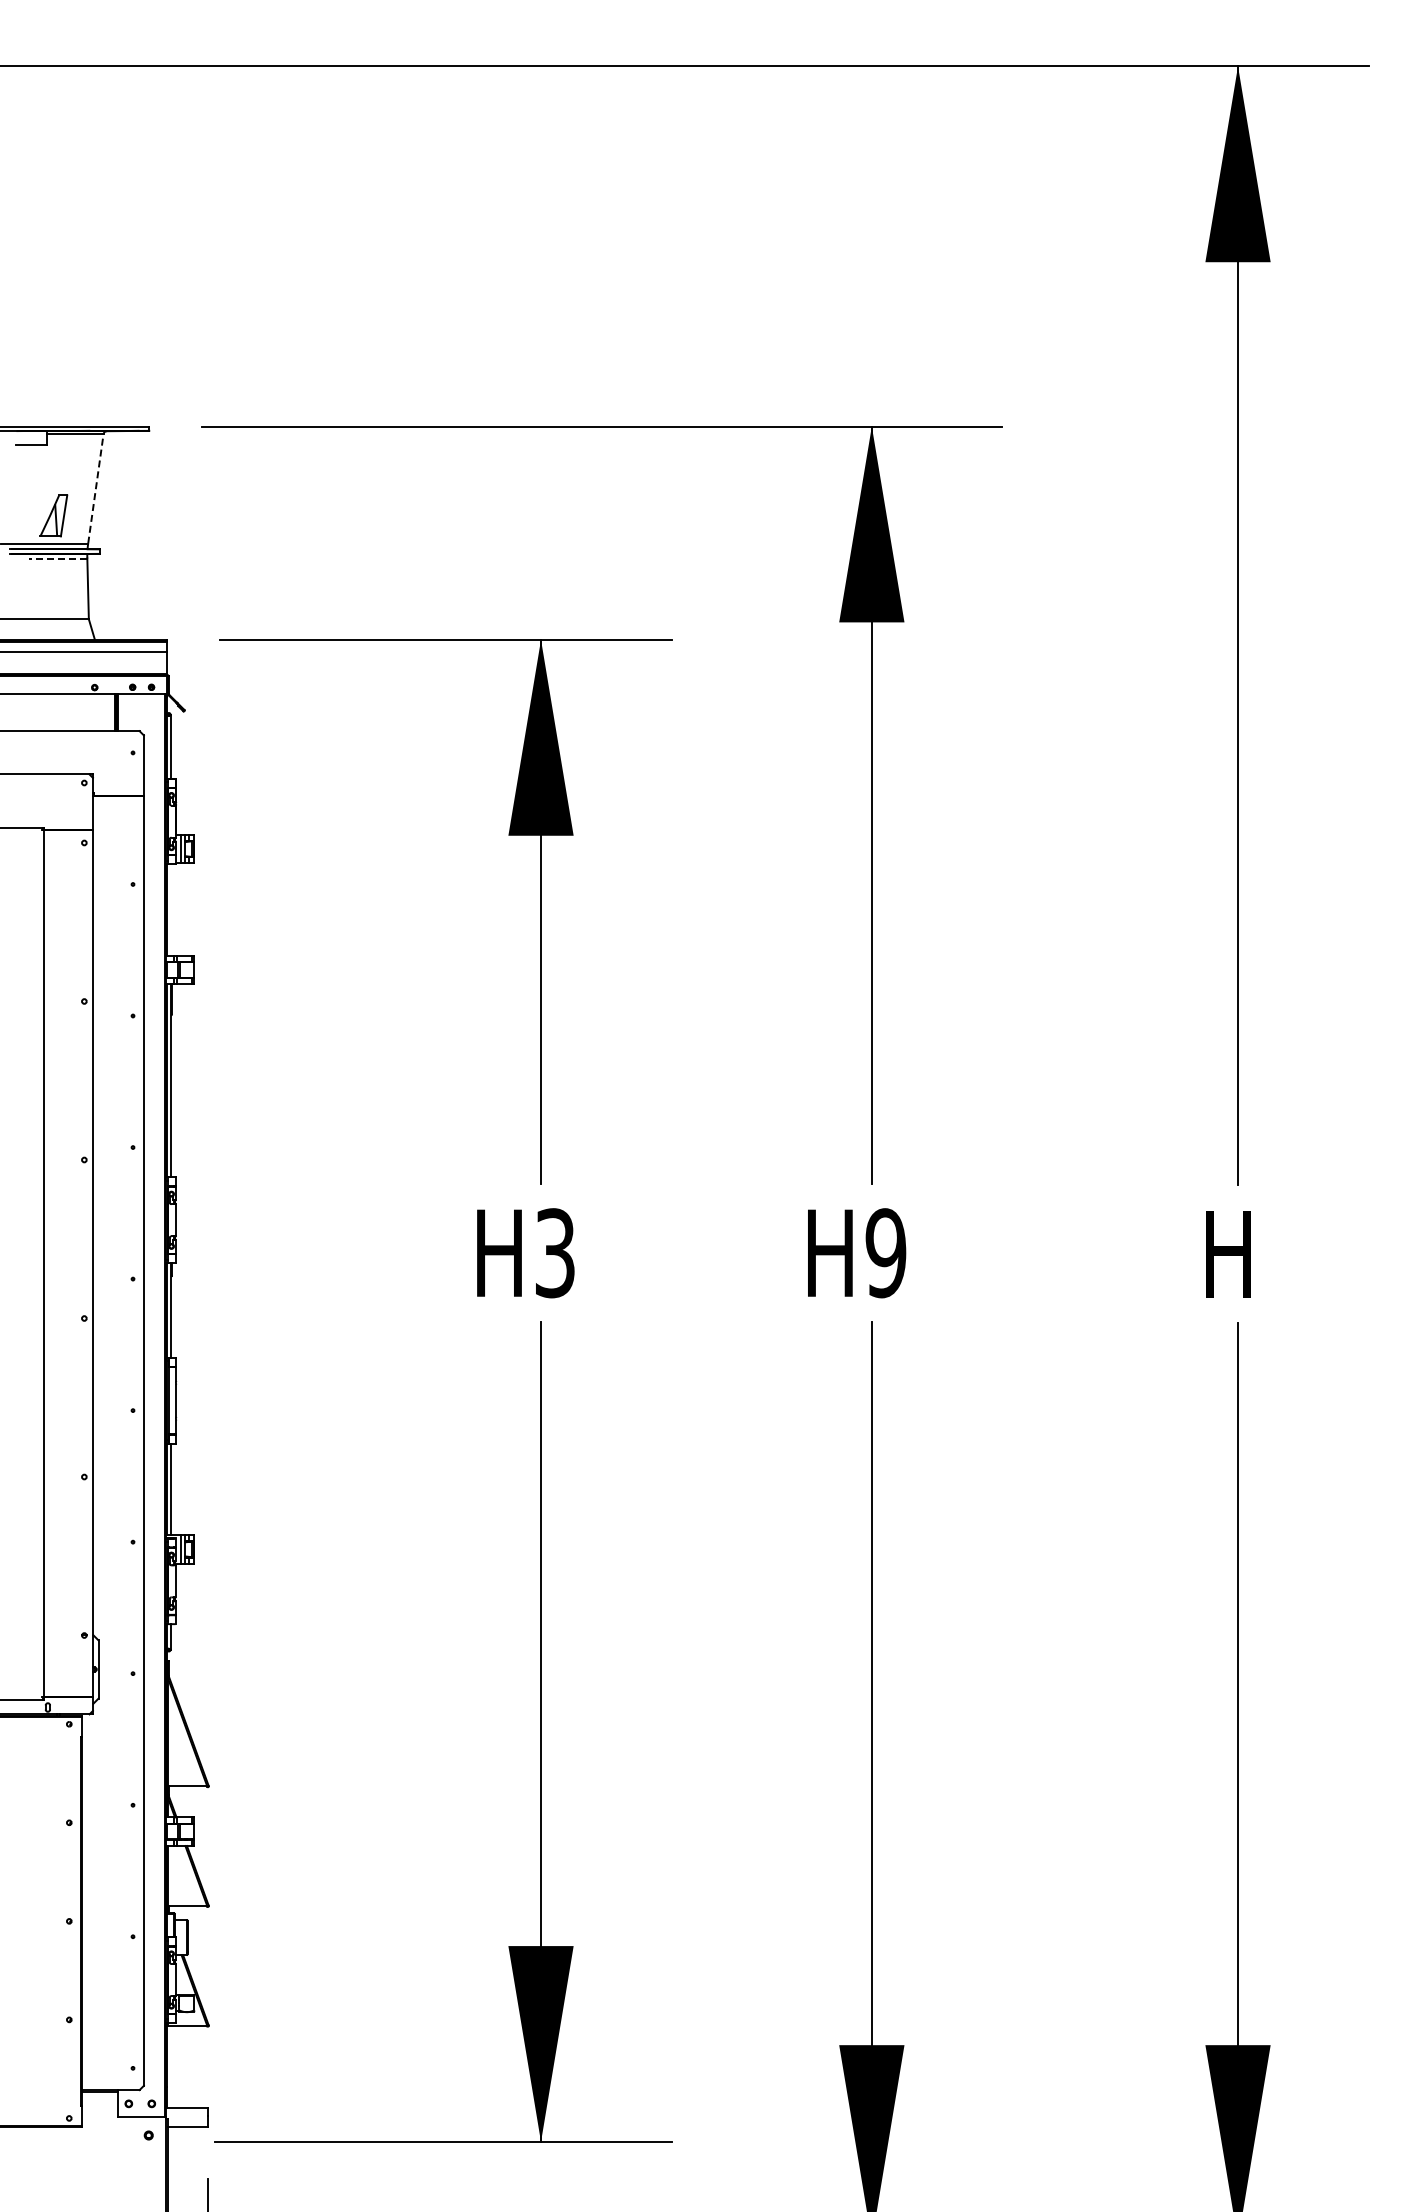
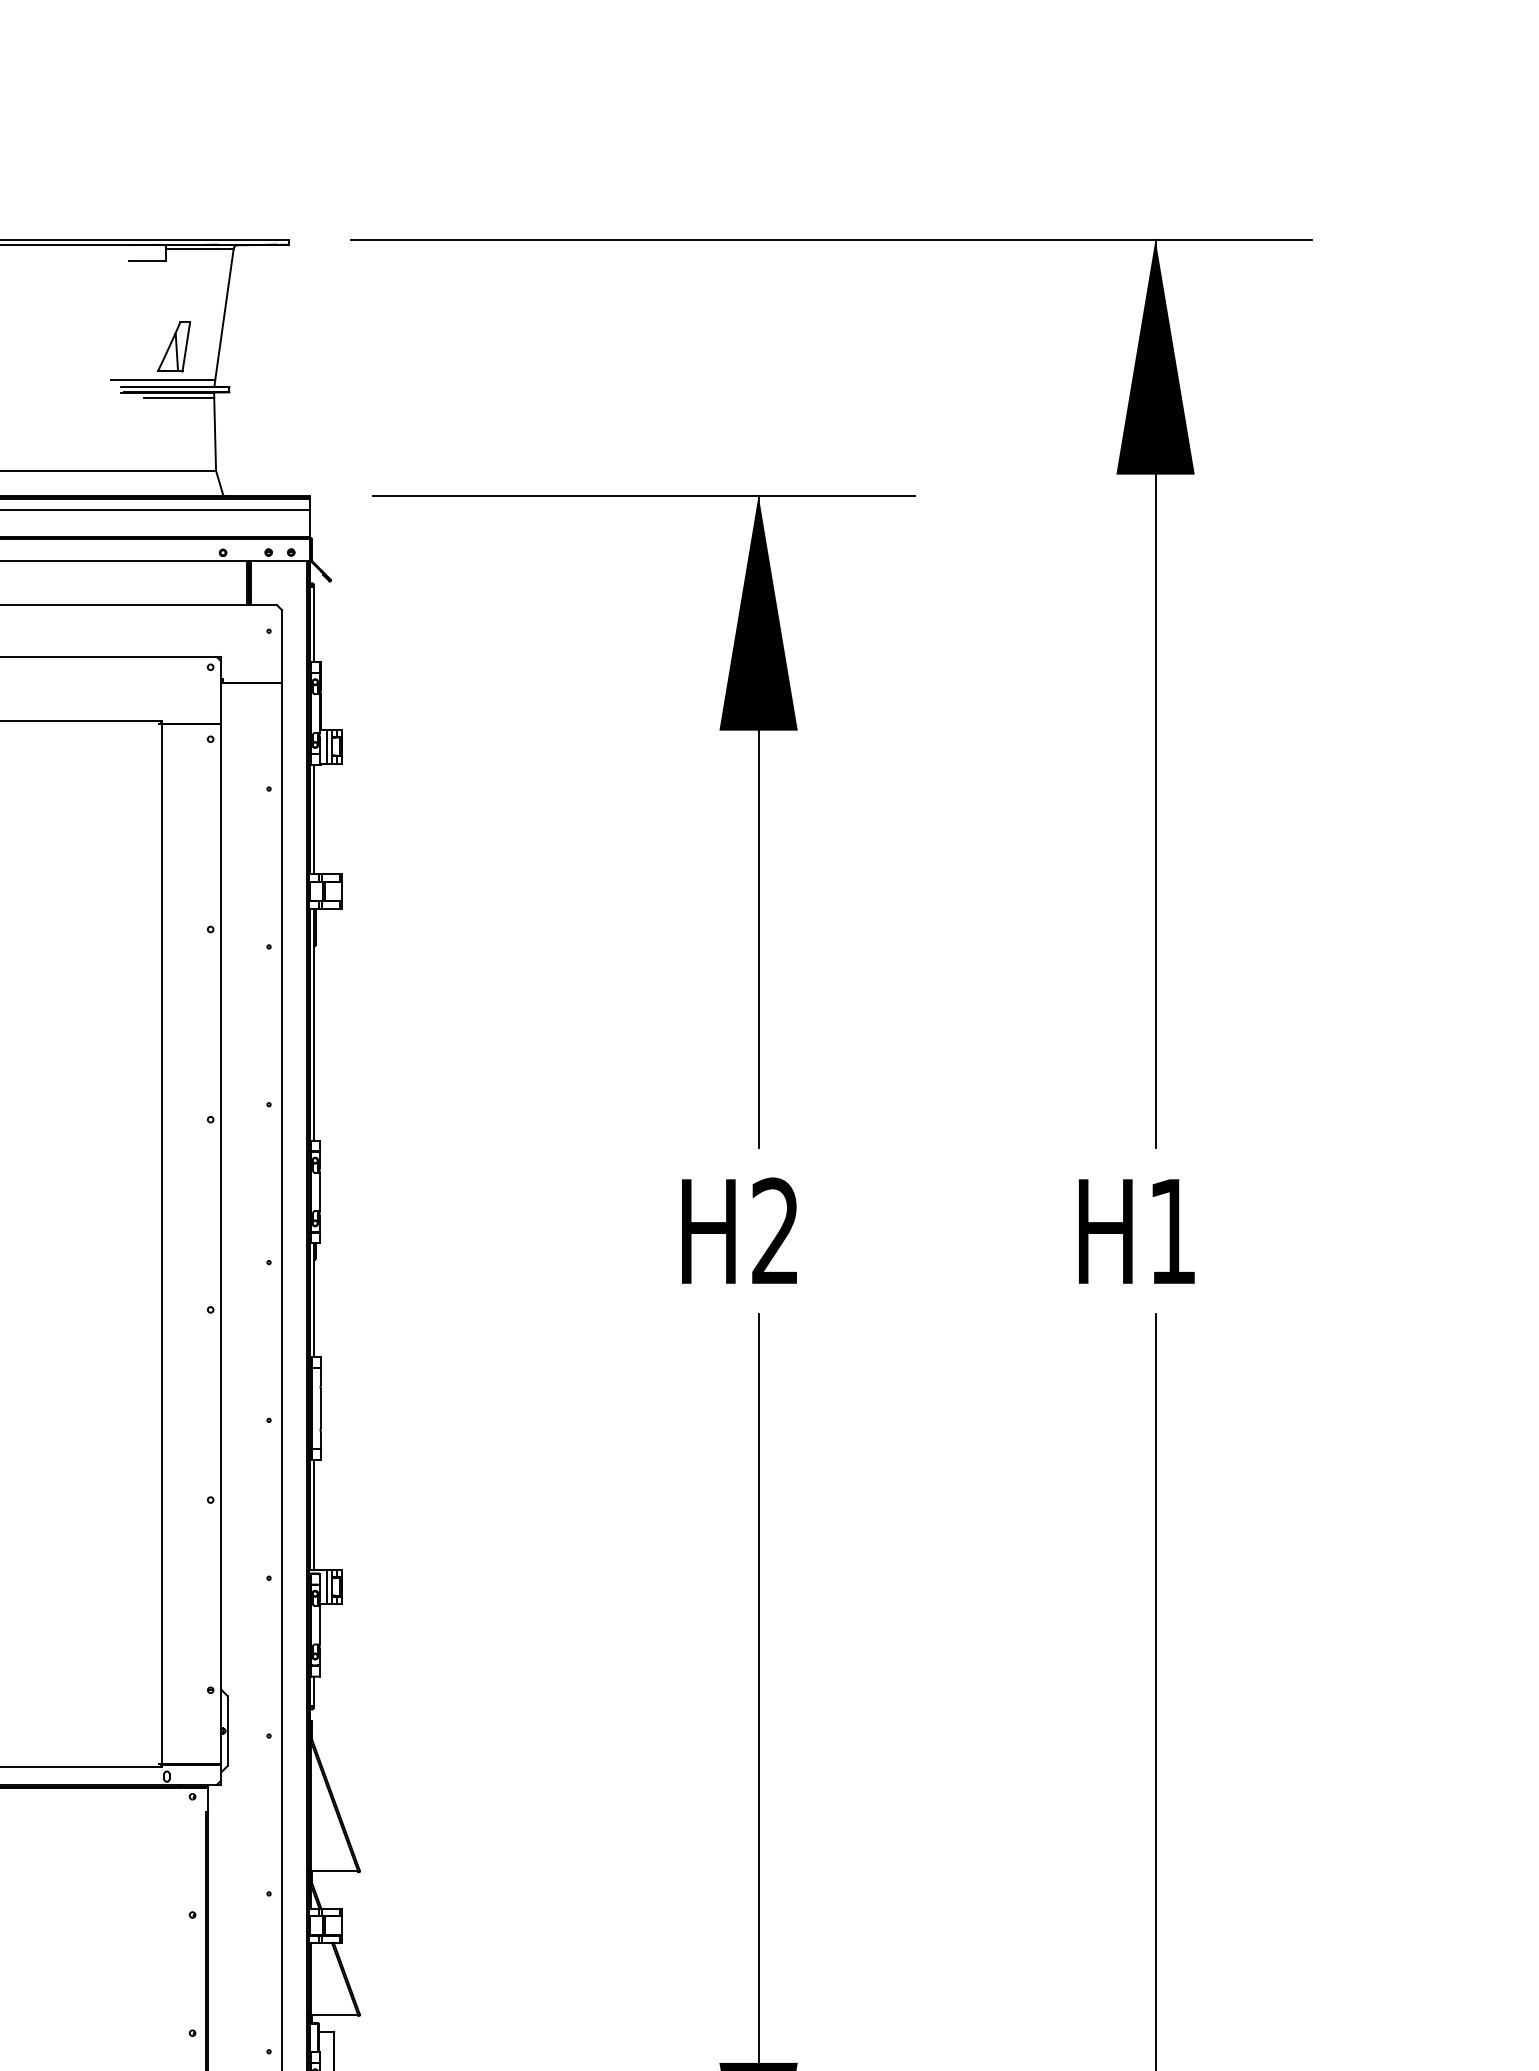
line: (95, 488) -> (224, 313), dashed -> solid
line: (57, 558) -> (178, 397), dashed -> solid
line: (170, 909) -> (314, 819), added
text: (554, 1253) -> (774, 1231), H3 -> H2
text: (885, 1253) -> (1171, 1231), H9 -> H1

